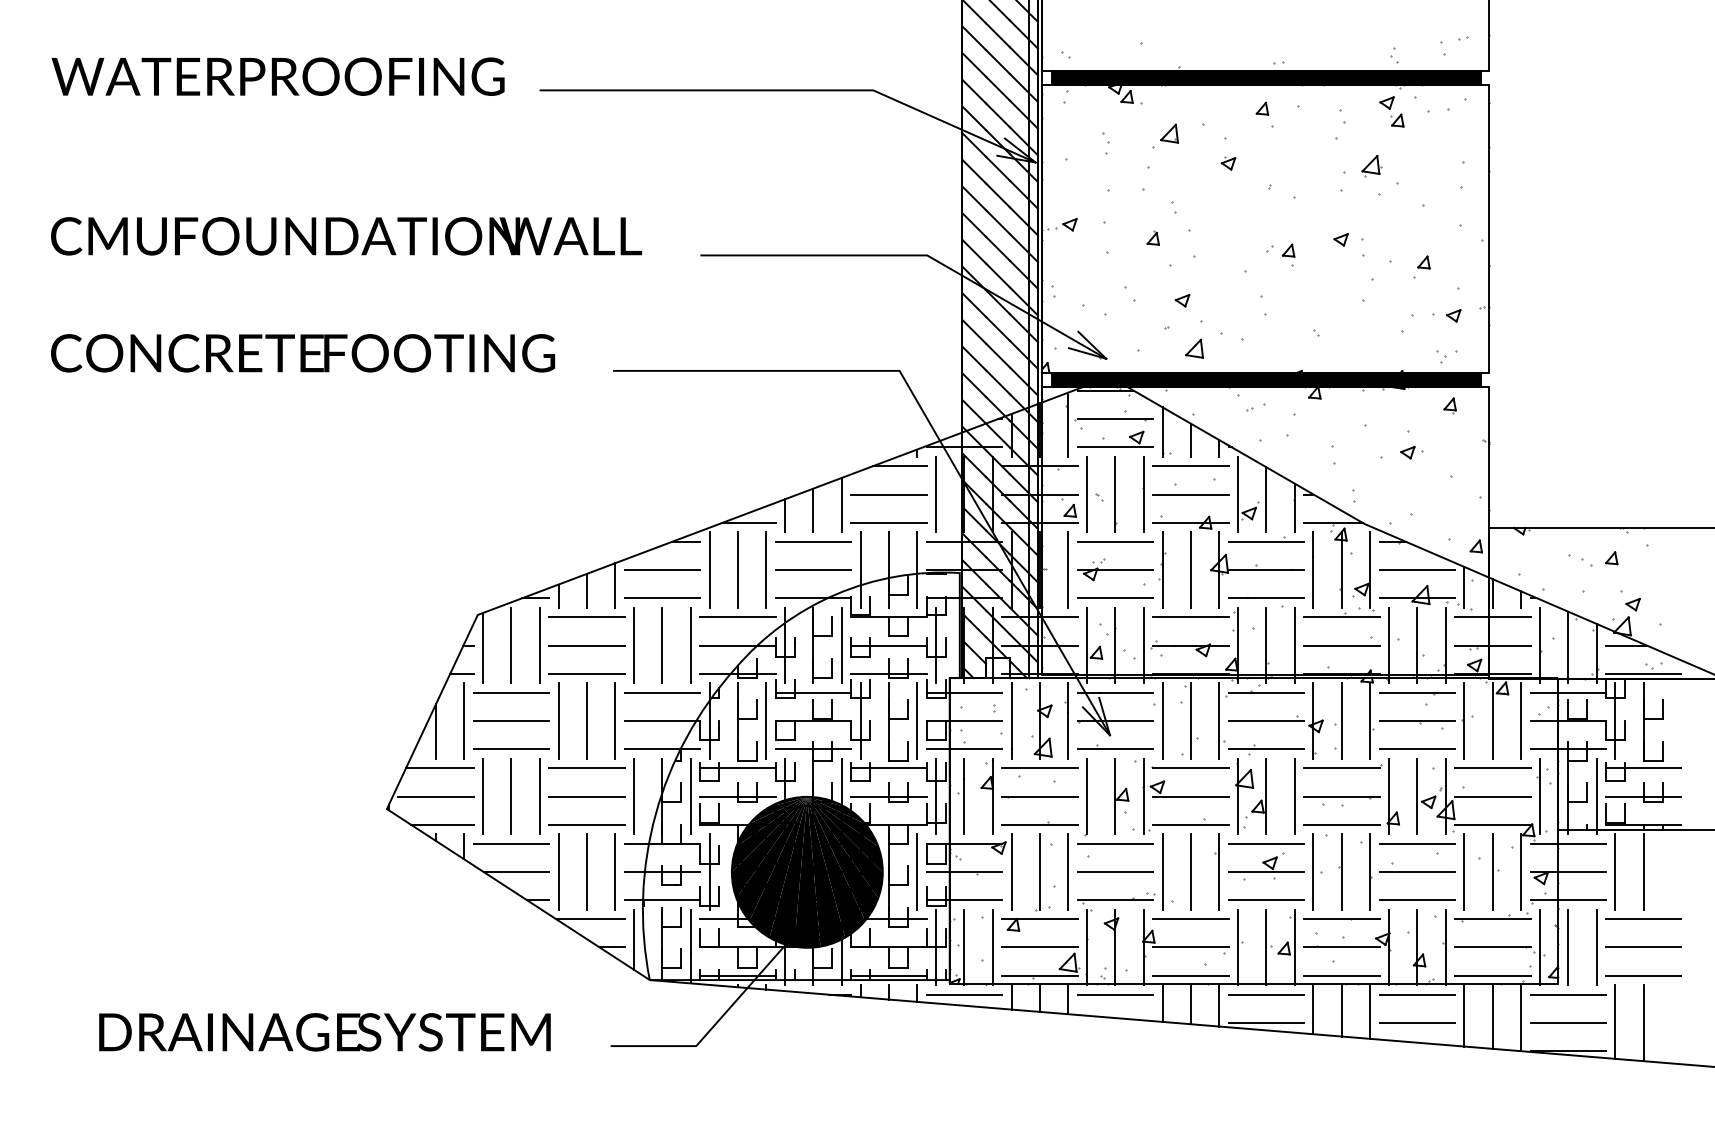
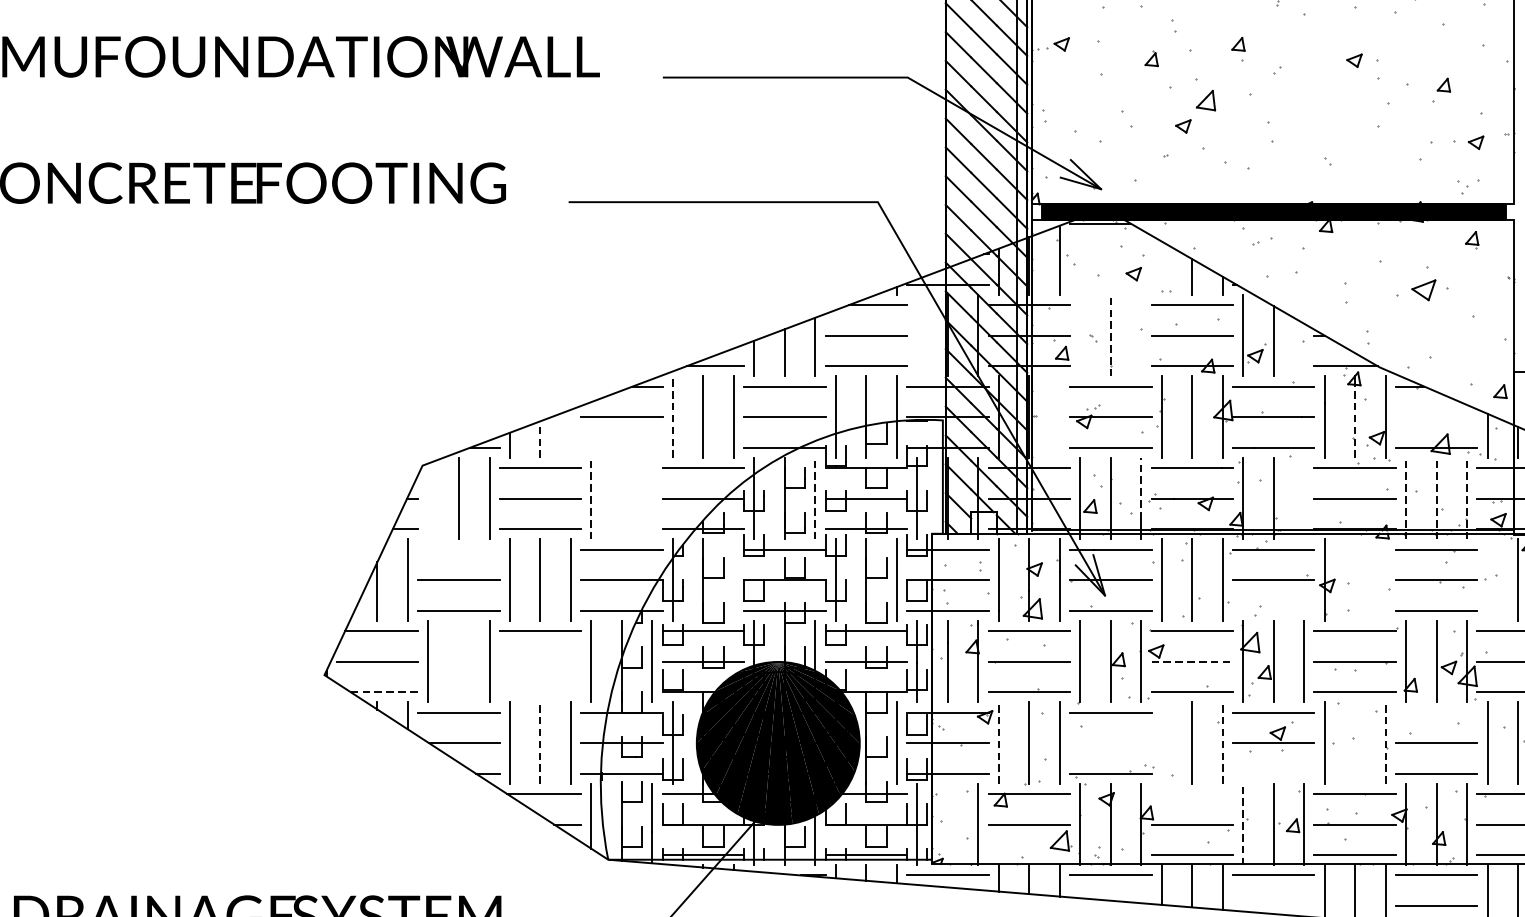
part: (1288, 254) -> (1238, 48), moved
part: (1194, 348) -> (1205, 100), moved
line: (1115, 419) -> (1110, 254), removed
line: (1162, 431) -> (1161, 267), removed
line: (1115, 447) -> (1110, 284), removed
part: (1411, 452) -> (1430, 290), size x1.6
line: (936, 494) -> (917, 335), removed
line: (1087, 494) -> (1080, 335), removed
line: (1115, 494) -> (1110, 335), solid -> dashed
line: (1143, 494) -> (1141, 335), removed
line: (1294, 507) -> (1304, 349), removed
line: (1068, 569) -> (1060, 416), removed
line: (709, 570) -> (672, 417), solid -> dashed
line: (1417, 570) -> (1436, 417), removed
line: (1341, 573) -> (1354, 420), solid -> dashed
line: (615, 585) -> (571, 433), removed
line: (586, 590) -> (539, 439), solid -> dashed
line: (662, 598) -> (621, 447), removed
line: (1143, 636) -> (1141, 488), solid -> dashed
line: (634, 645) -> (591, 498), solid -> dashed
line: (662, 645) -> (621, 498), removed
line: (690, 645) -> (652, 498), removed
line: (841, 645) -> (815, 498), solid -> dashed
line: (1294, 645) -> (1304, 498), removed
line: (1388, 645) -> (1405, 498), solid -> dashed
line: (1417, 645) -> (1436, 498), solid -> dashed
line: (1445, 645) -> (1467, 498), solid -> dashed
line: (483, 647) -> (428, 500), removed
line: (511, 692) -> (458, 549), removed
line: (765, 720) -> (733, 579), removed
line: (1341, 720) -> (1354, 579), removed
line: (1370, 720) -> (1386, 579), removed
line: (1464, 720) -> (1487, 579), removed
line: (1266, 749) -> (1273, 610), removed
line: (511, 796) -> (458, 661), removed
line: (586, 796) -> (539, 661), removed
line: (1190, 796) -> (1191, 661), solid -> dashed
line: (442, 824) -> (384, 691), solid -> dashed
line: (586, 824) -> (539, 691), removed
line: (1417, 843) -> (1436, 712), removed
line: (1162, 871) -> (1161, 742), removed
line: (1341, 871) -> (1354, 742), removed
line: (586, 872) -> (539, 743), solid -> dashed
line: (1011, 872) -> (998, 743), solid -> dashed
line: (1115, 872) -> (1110, 743), removed
line: (1219, 872) -> (1223, 743), solid -> dashed
line: (1370, 872) -> (1386, 743), solid -> dashed
line: (1266, 900) -> (1273, 773), removed
line: (1190, 919) -> (1191, 794), removed
line: (964, 947) -> (947, 824), removed
line: (1237, 947) -> (1242, 824), solid -> dashed
line: (1039, 975) -> (1028, 854), removed
line: (1266, 1022) -> (1273, 905), removed

